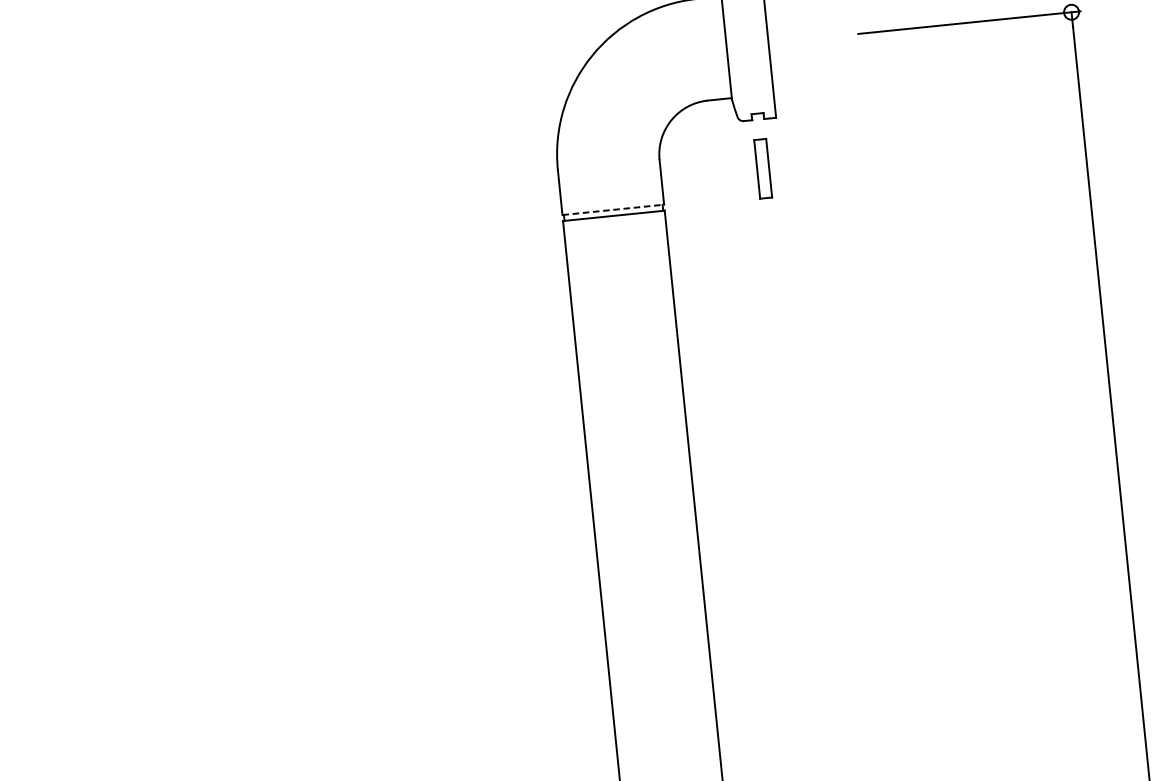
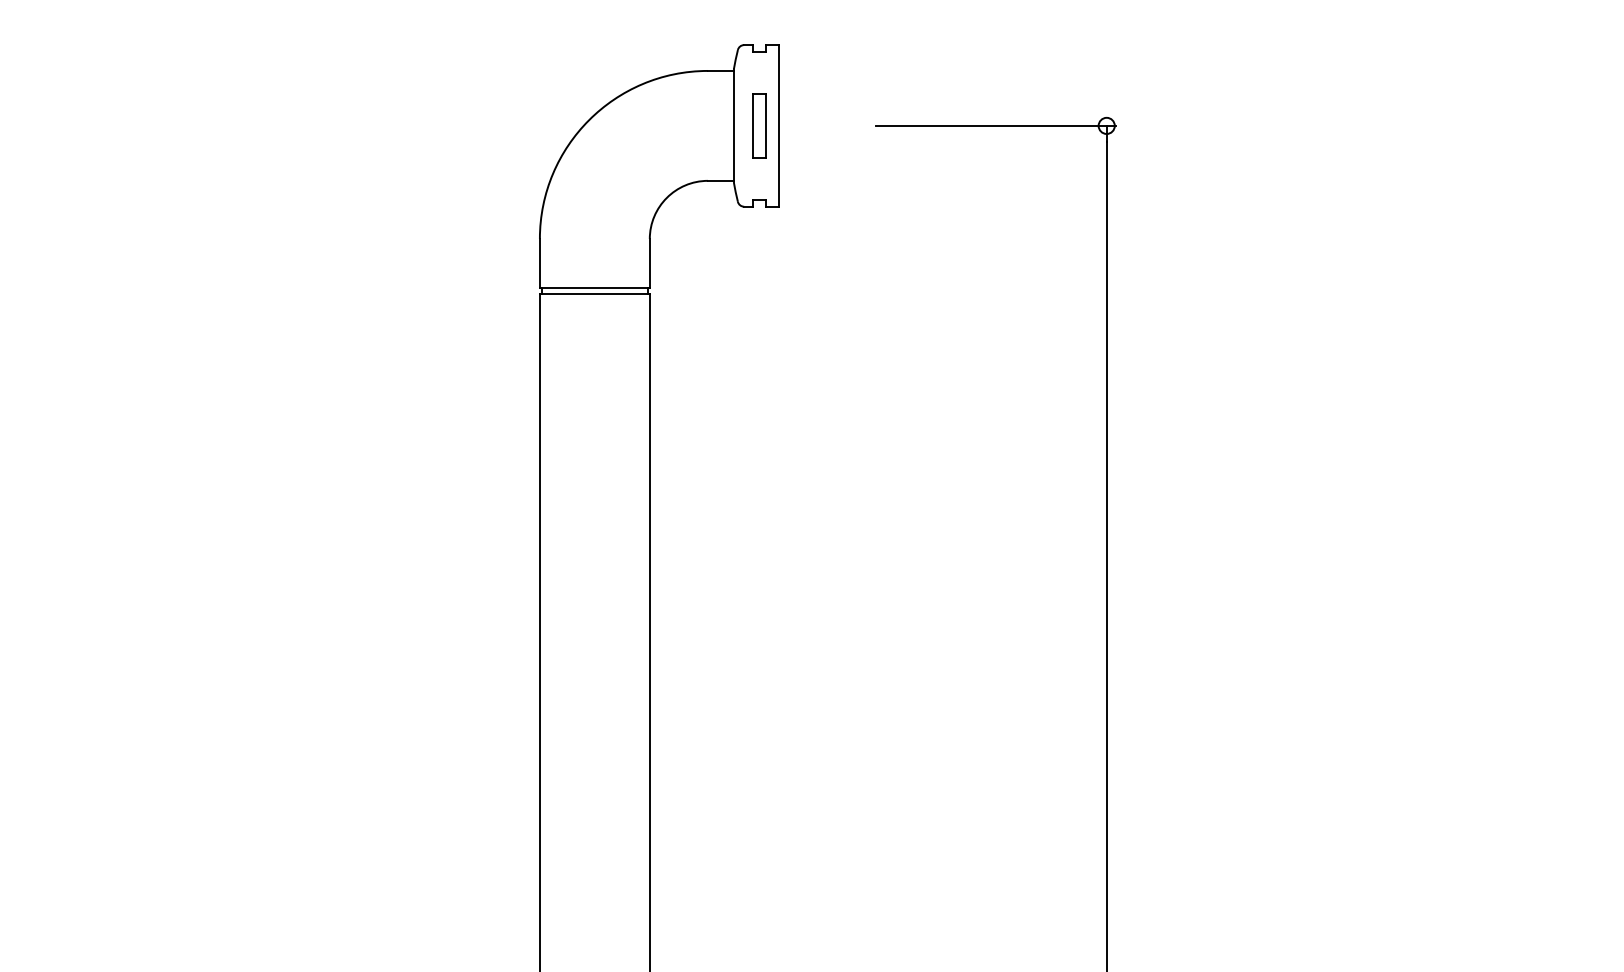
part: (762, 168) -> (759, 125), moved
line: (612, 209) -> (594, 287), dashed -> solid

